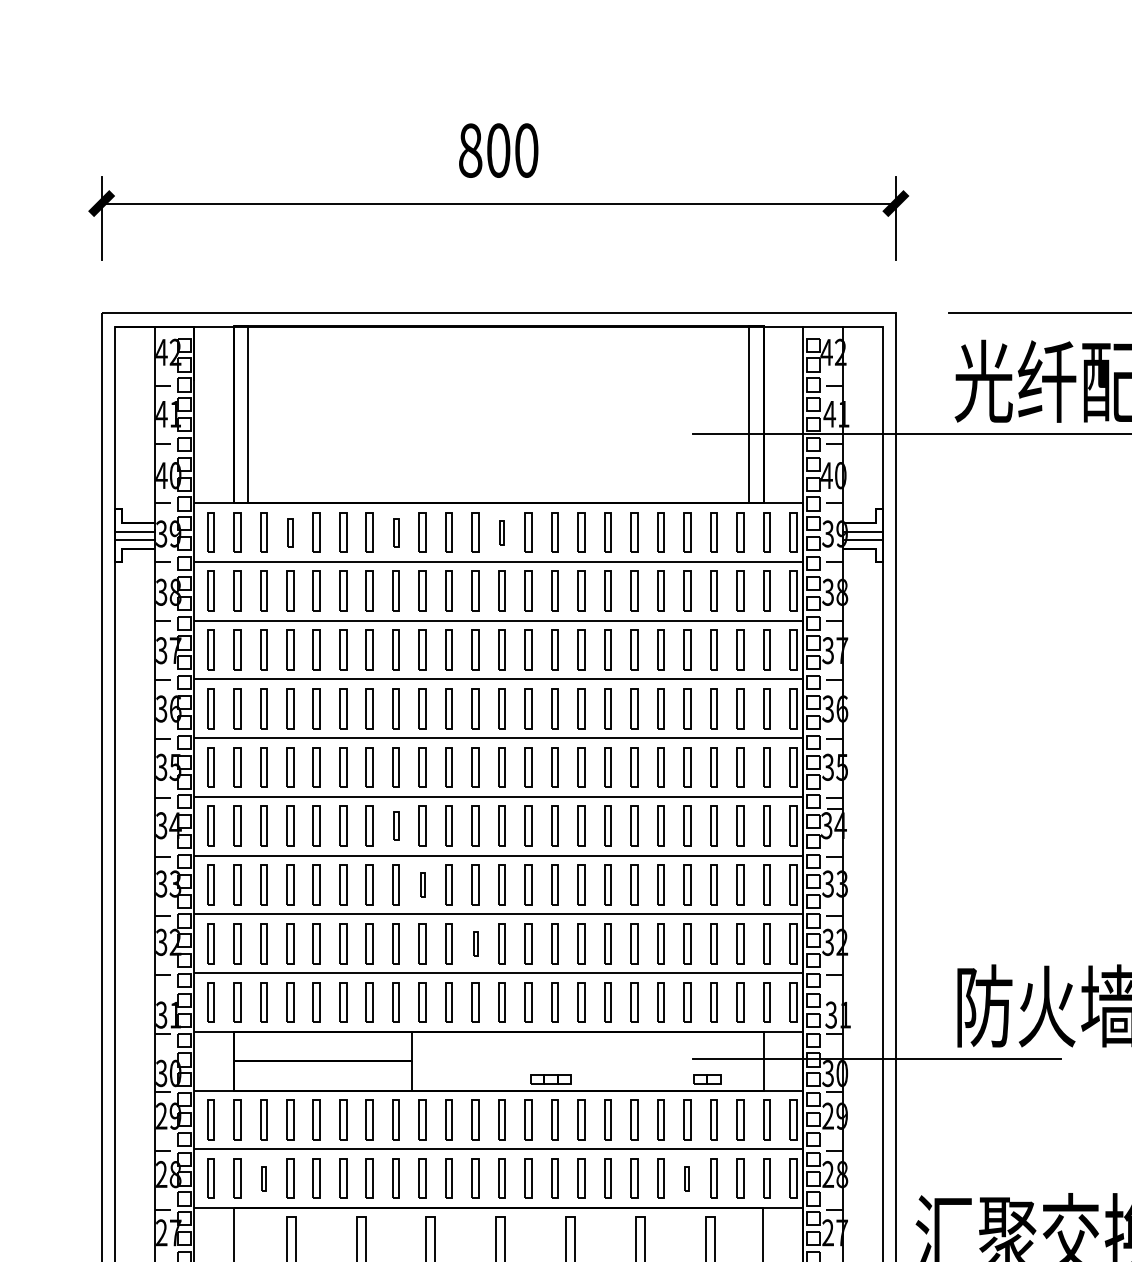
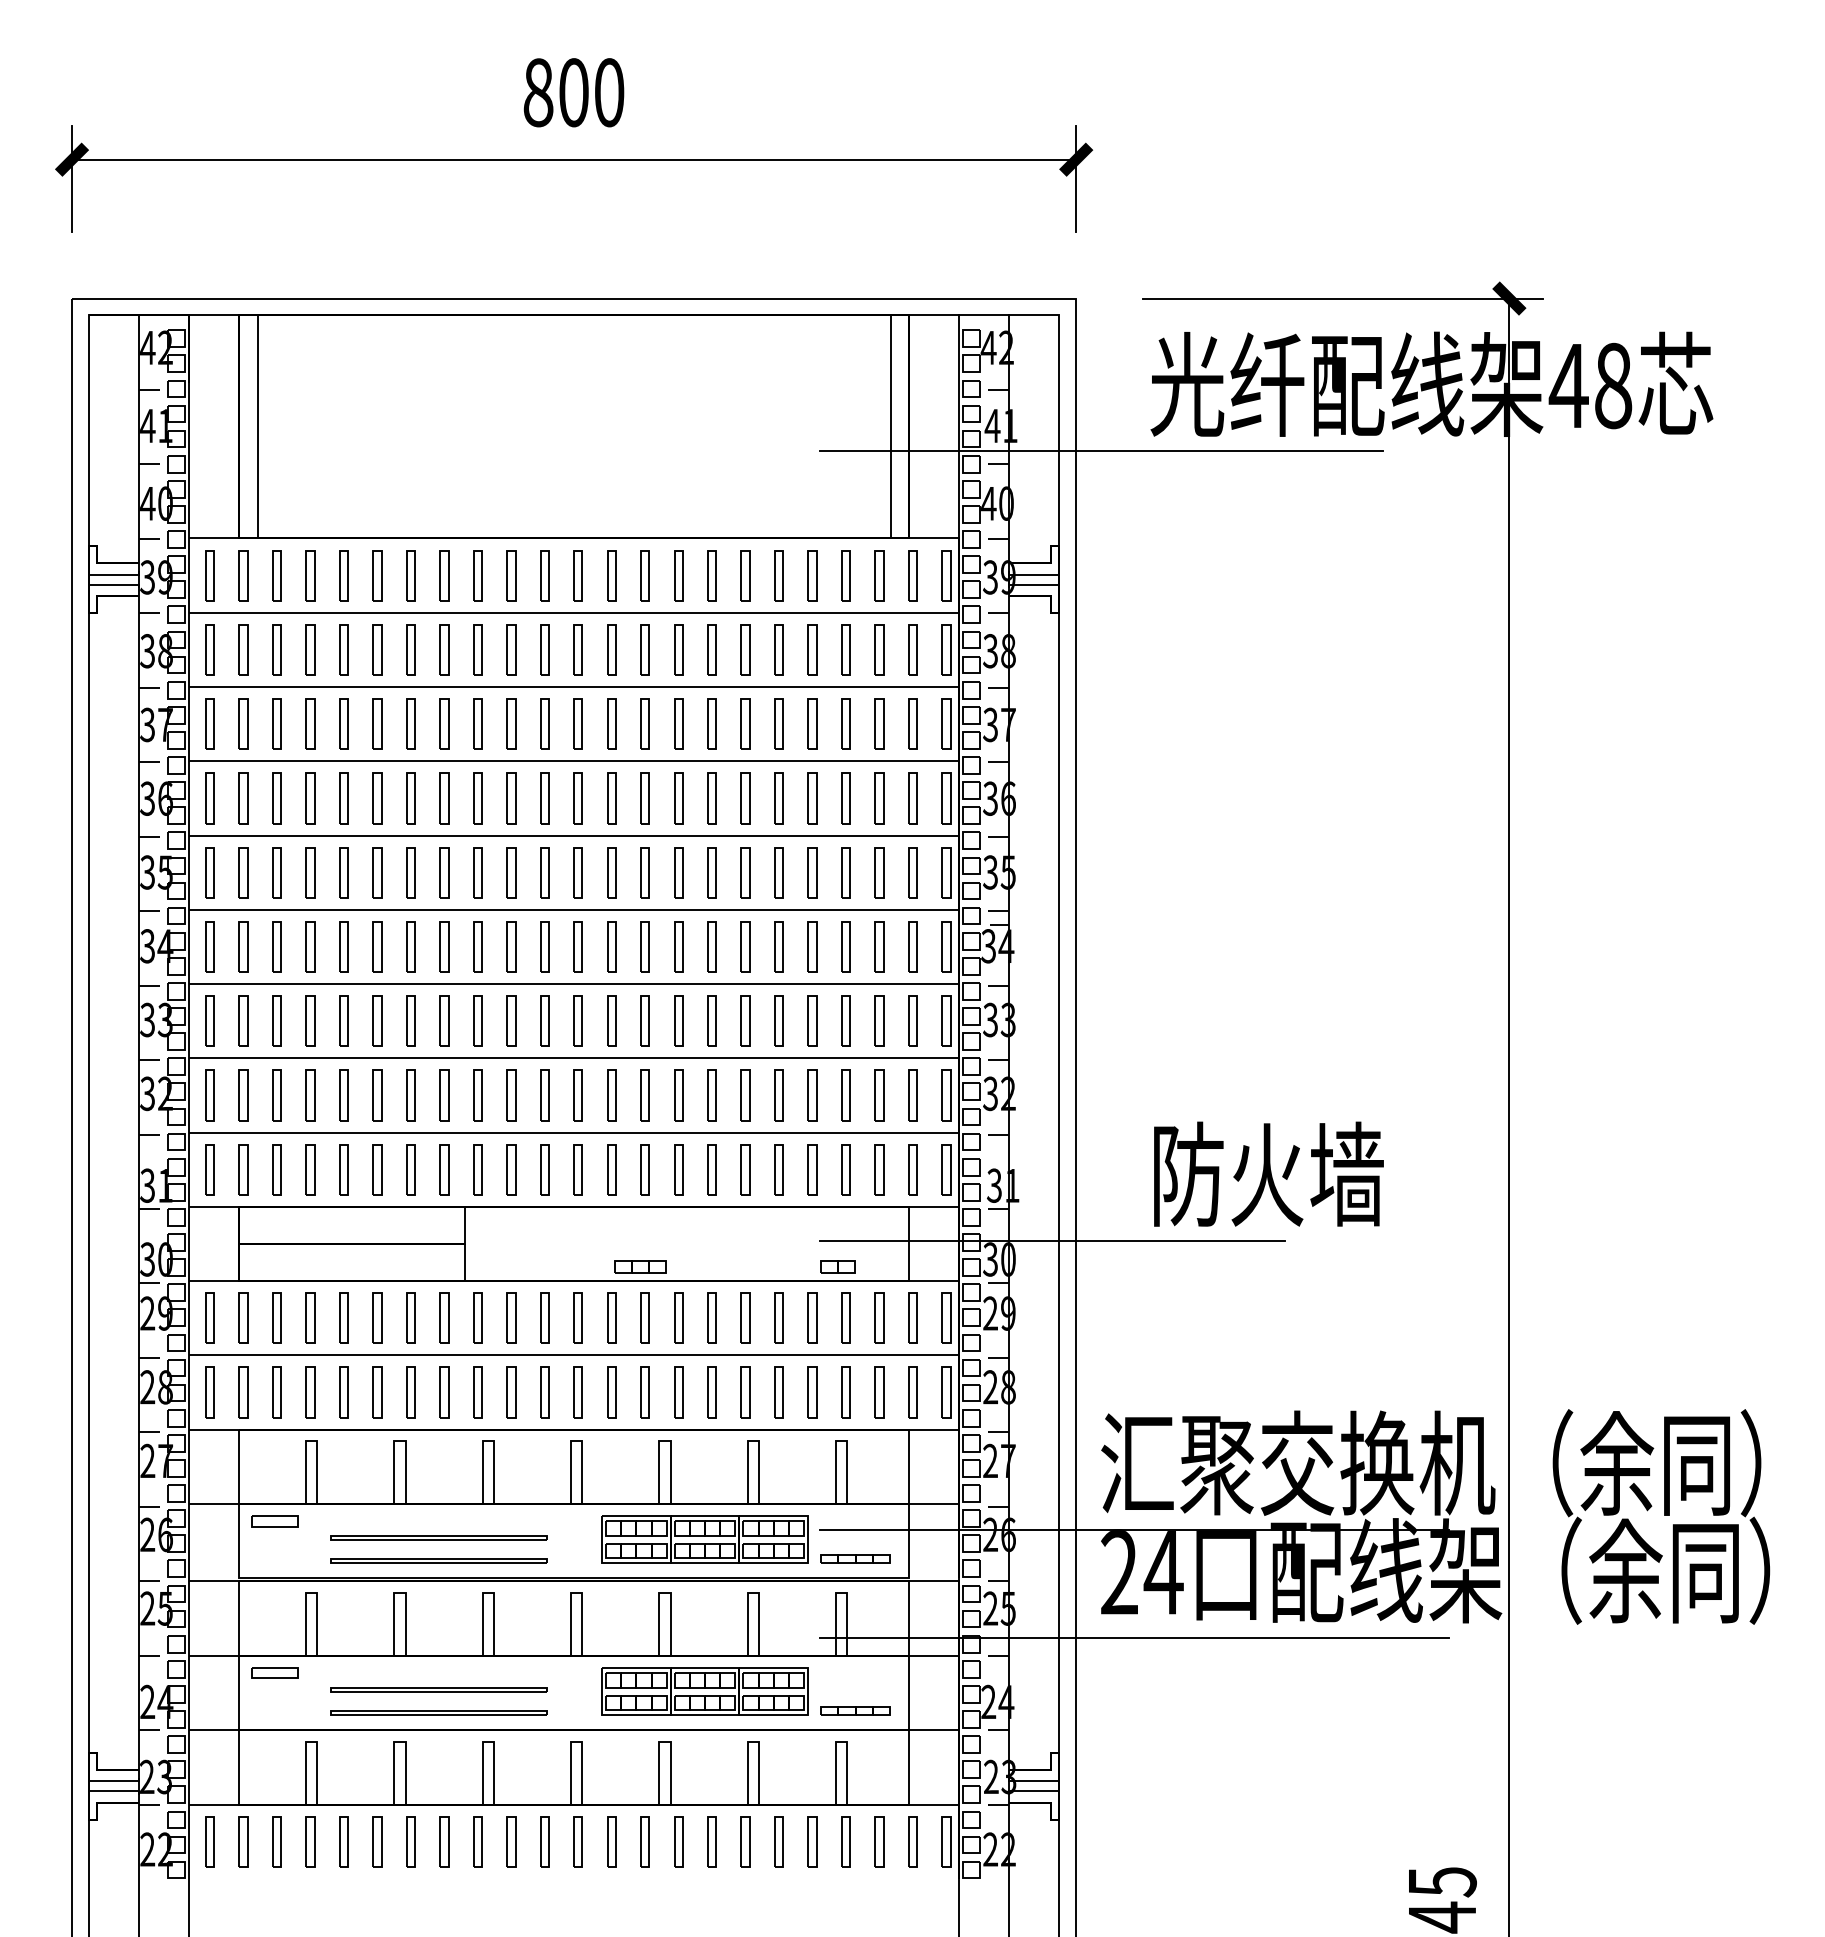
part: (290, 532) -> (310, 575), size x1.43
part: (396, 532) -> (444, 575), size x1.43
part: (501, 532) -> (577, 575), size x1.67
part: (396, 825) -> (444, 946), size x1.43
part: (422, 884) -> (477, 1020), size x1.67
part: (475, 943) -> (544, 1095), size x1.67
part: (263, 1178) -> (276, 1392), size x1.67
part: (687, 1178) -> (812, 1392), size x1.67

